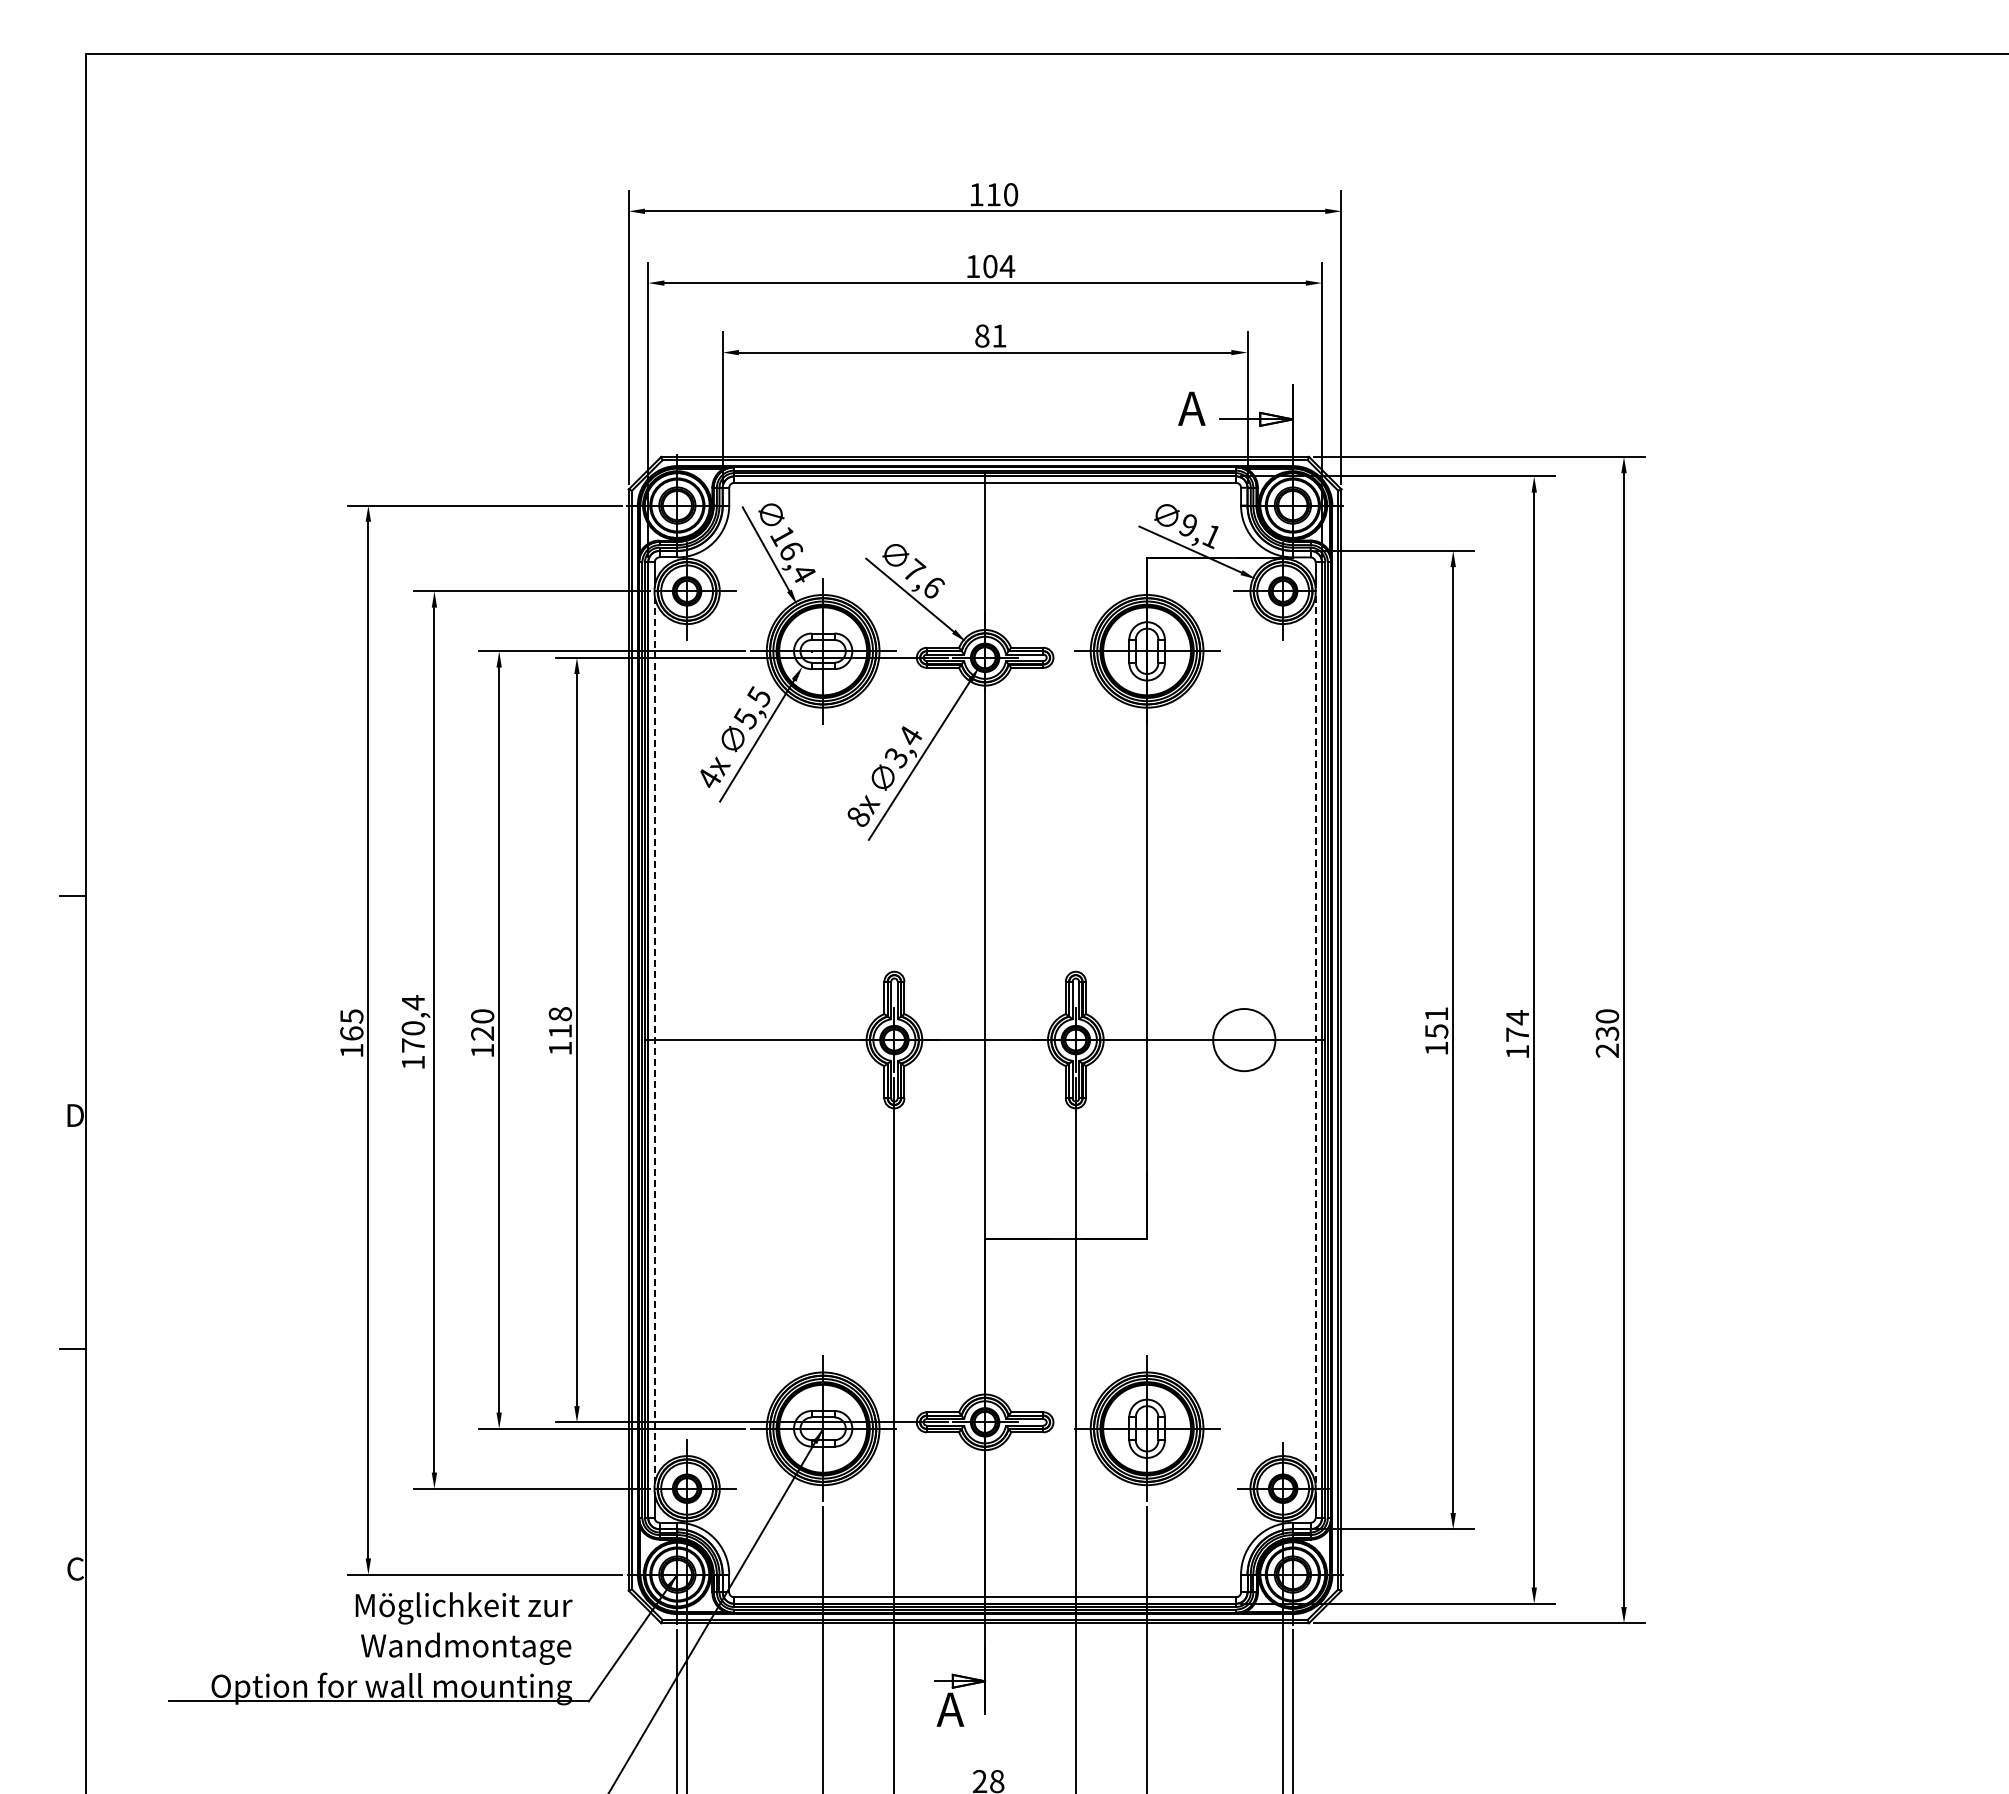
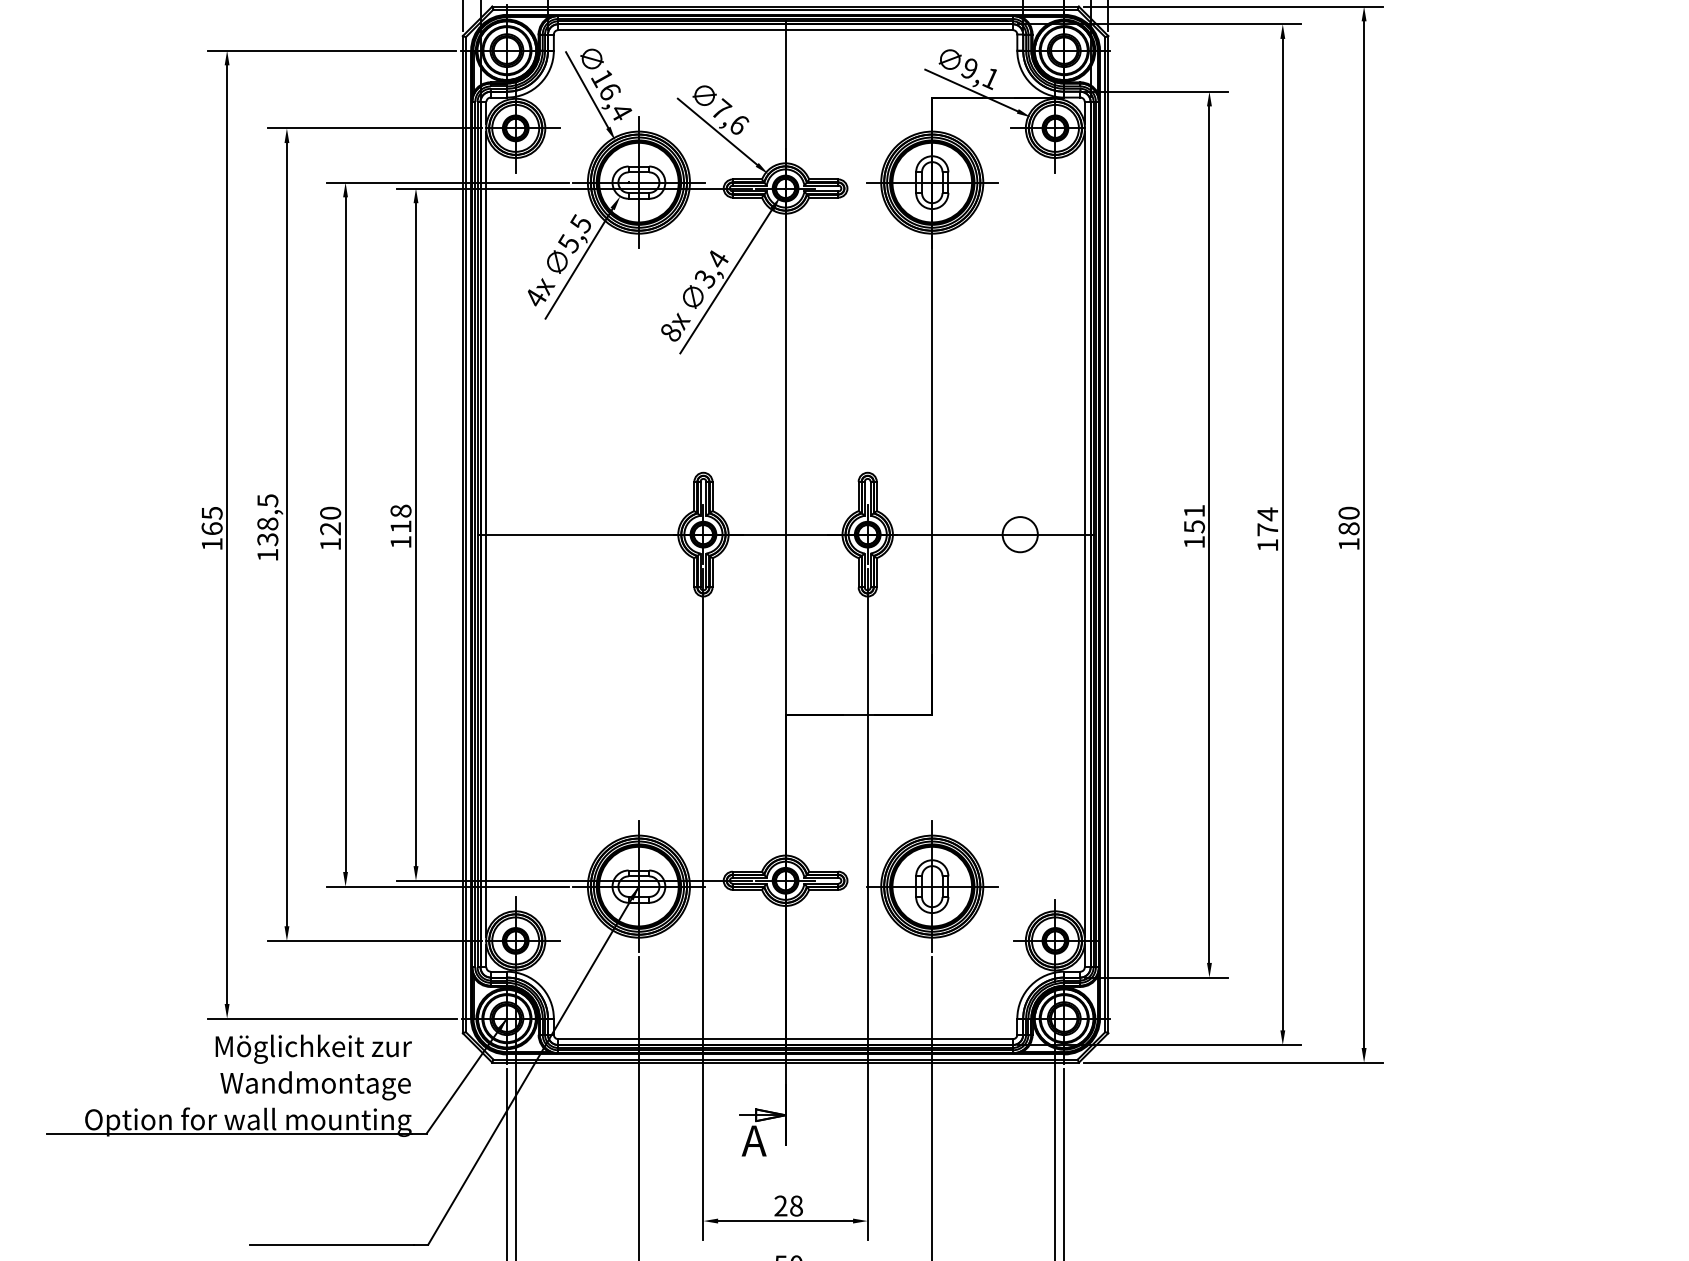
text: (412, 1023) -> (267, 519), 170,4 -> 138,5
line: (654, 1039) -> (486, 534), dashed -> solid
circle: (1243, 1039) -> (1019, 534), size x0.62
line: (1315, 1040) -> (1084, 535), dashed -> solid
text: (1607, 1041) -> (1349, 535), 230 -> 180

